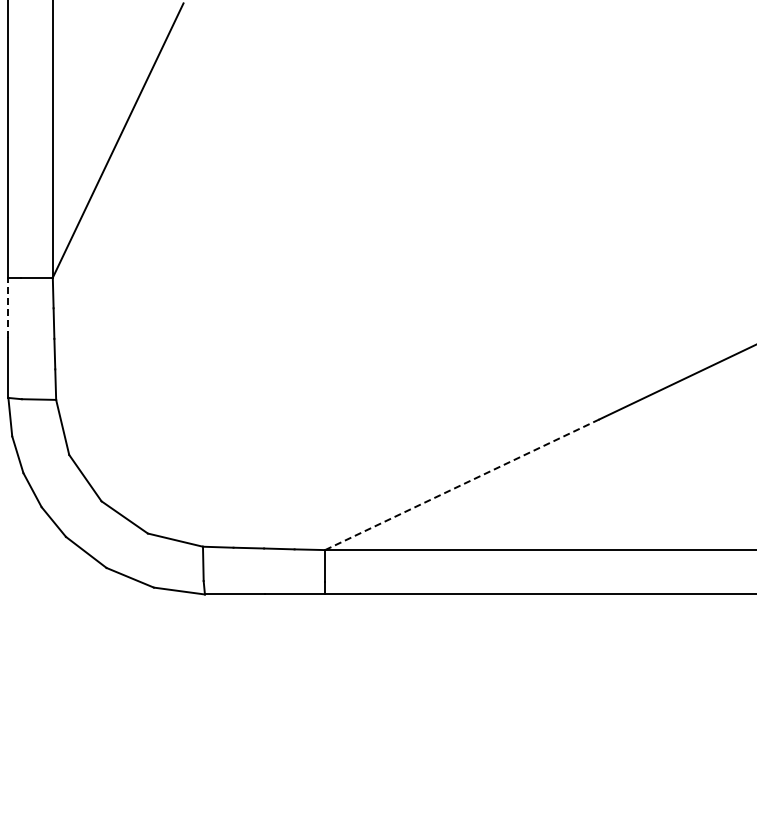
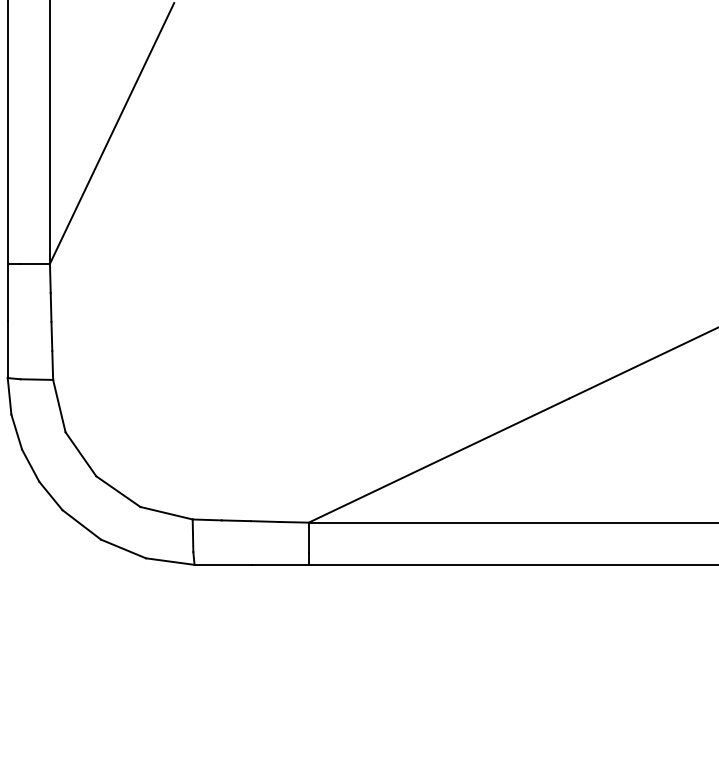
line: (8, 307) -> (7, 292), dashed -> solid
line: (462, 484) -> (439, 460), dashed -> solid

